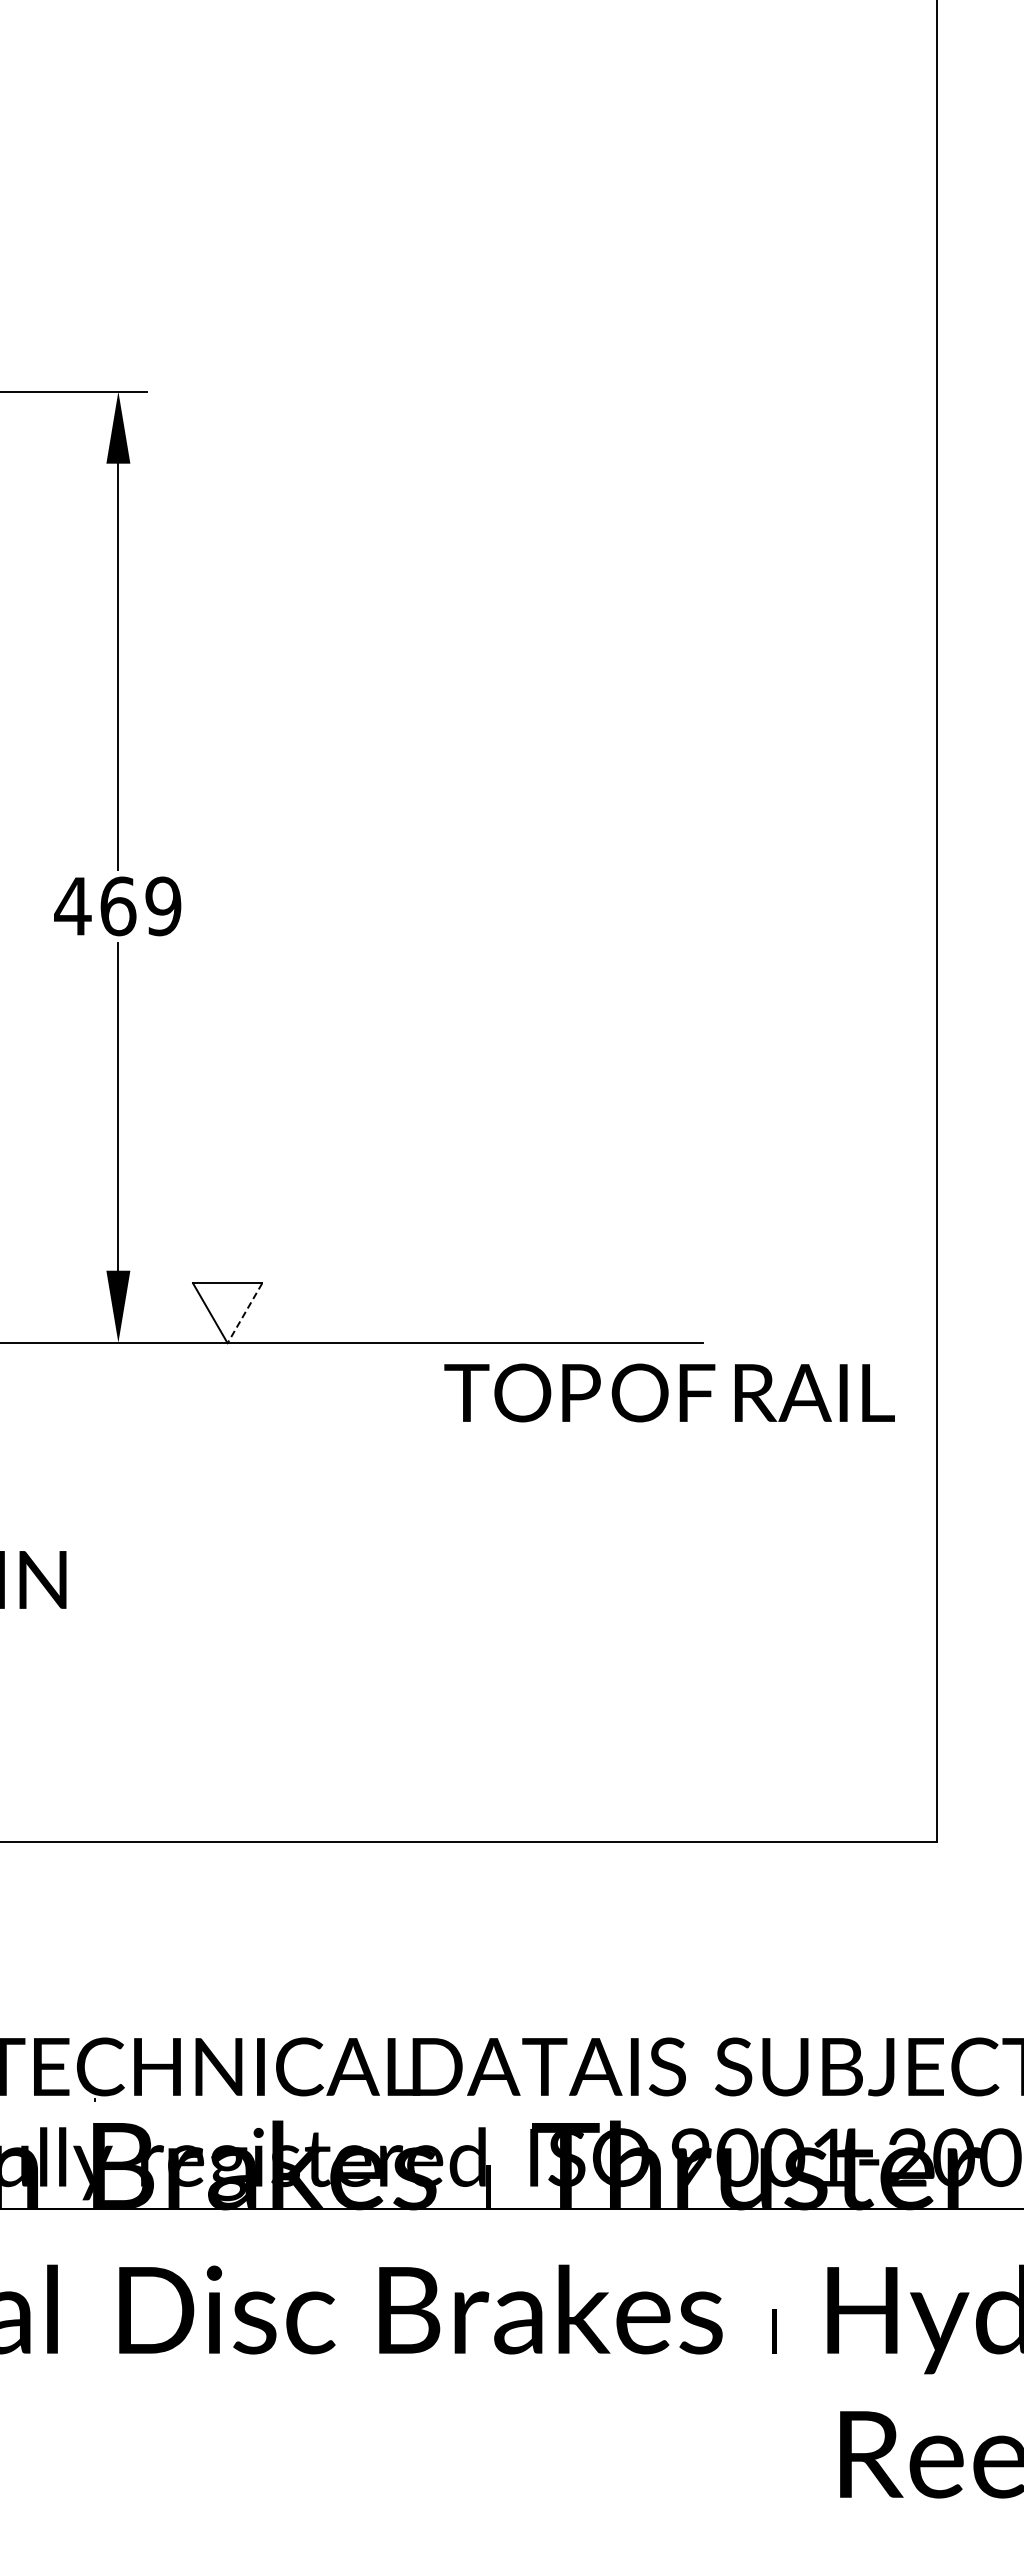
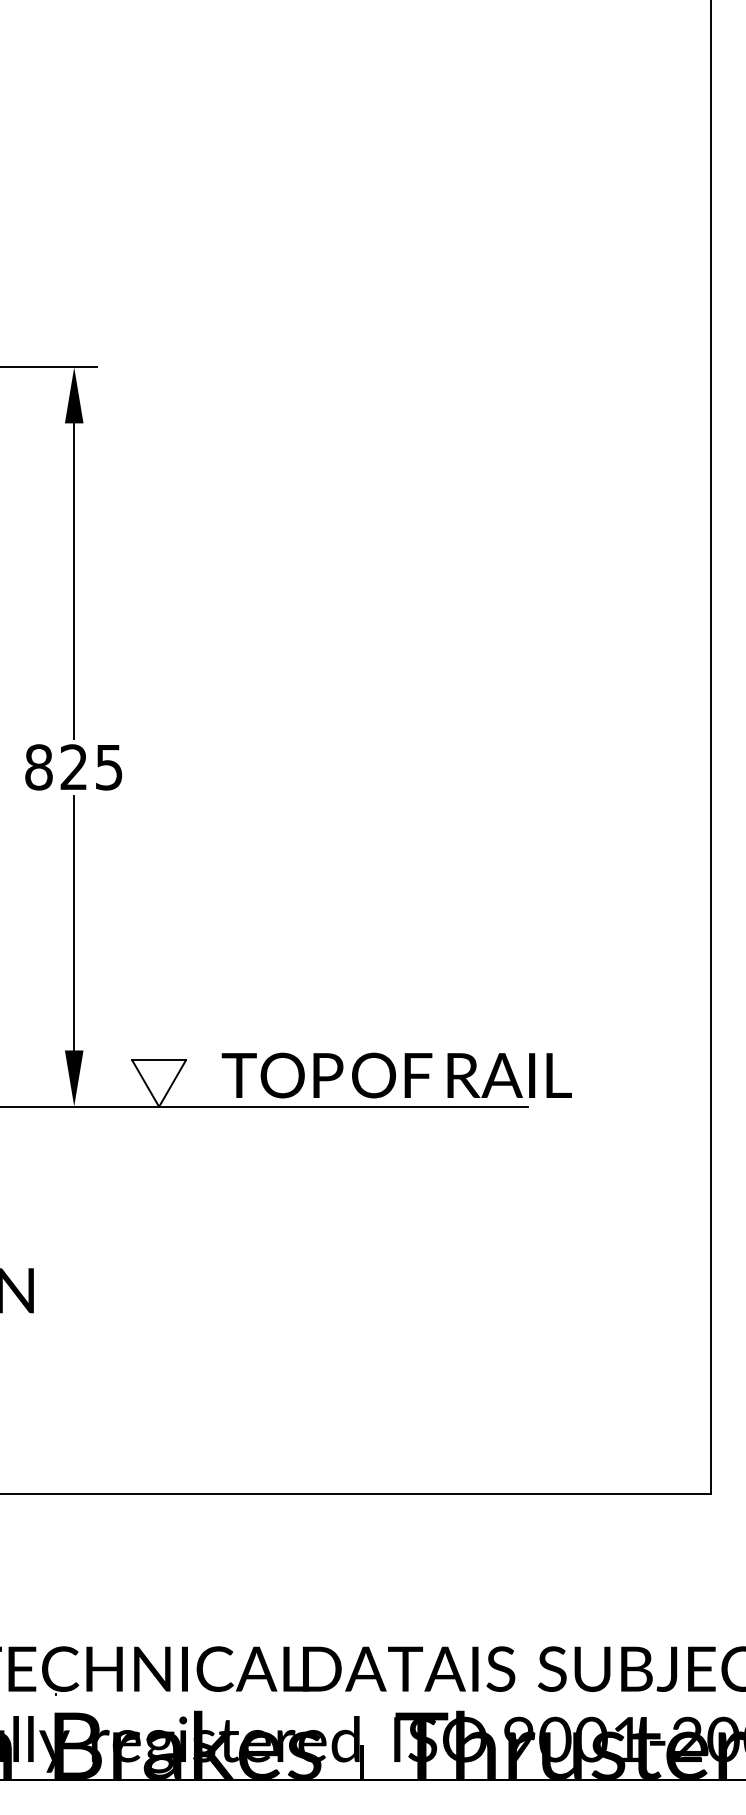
text: (117, 906) -> (73, 767), 469 -> 825
line: (244, 1313) -> (172, 1083), dashed -> solid
text: (669, 1392) -> (396, 1075), moved

